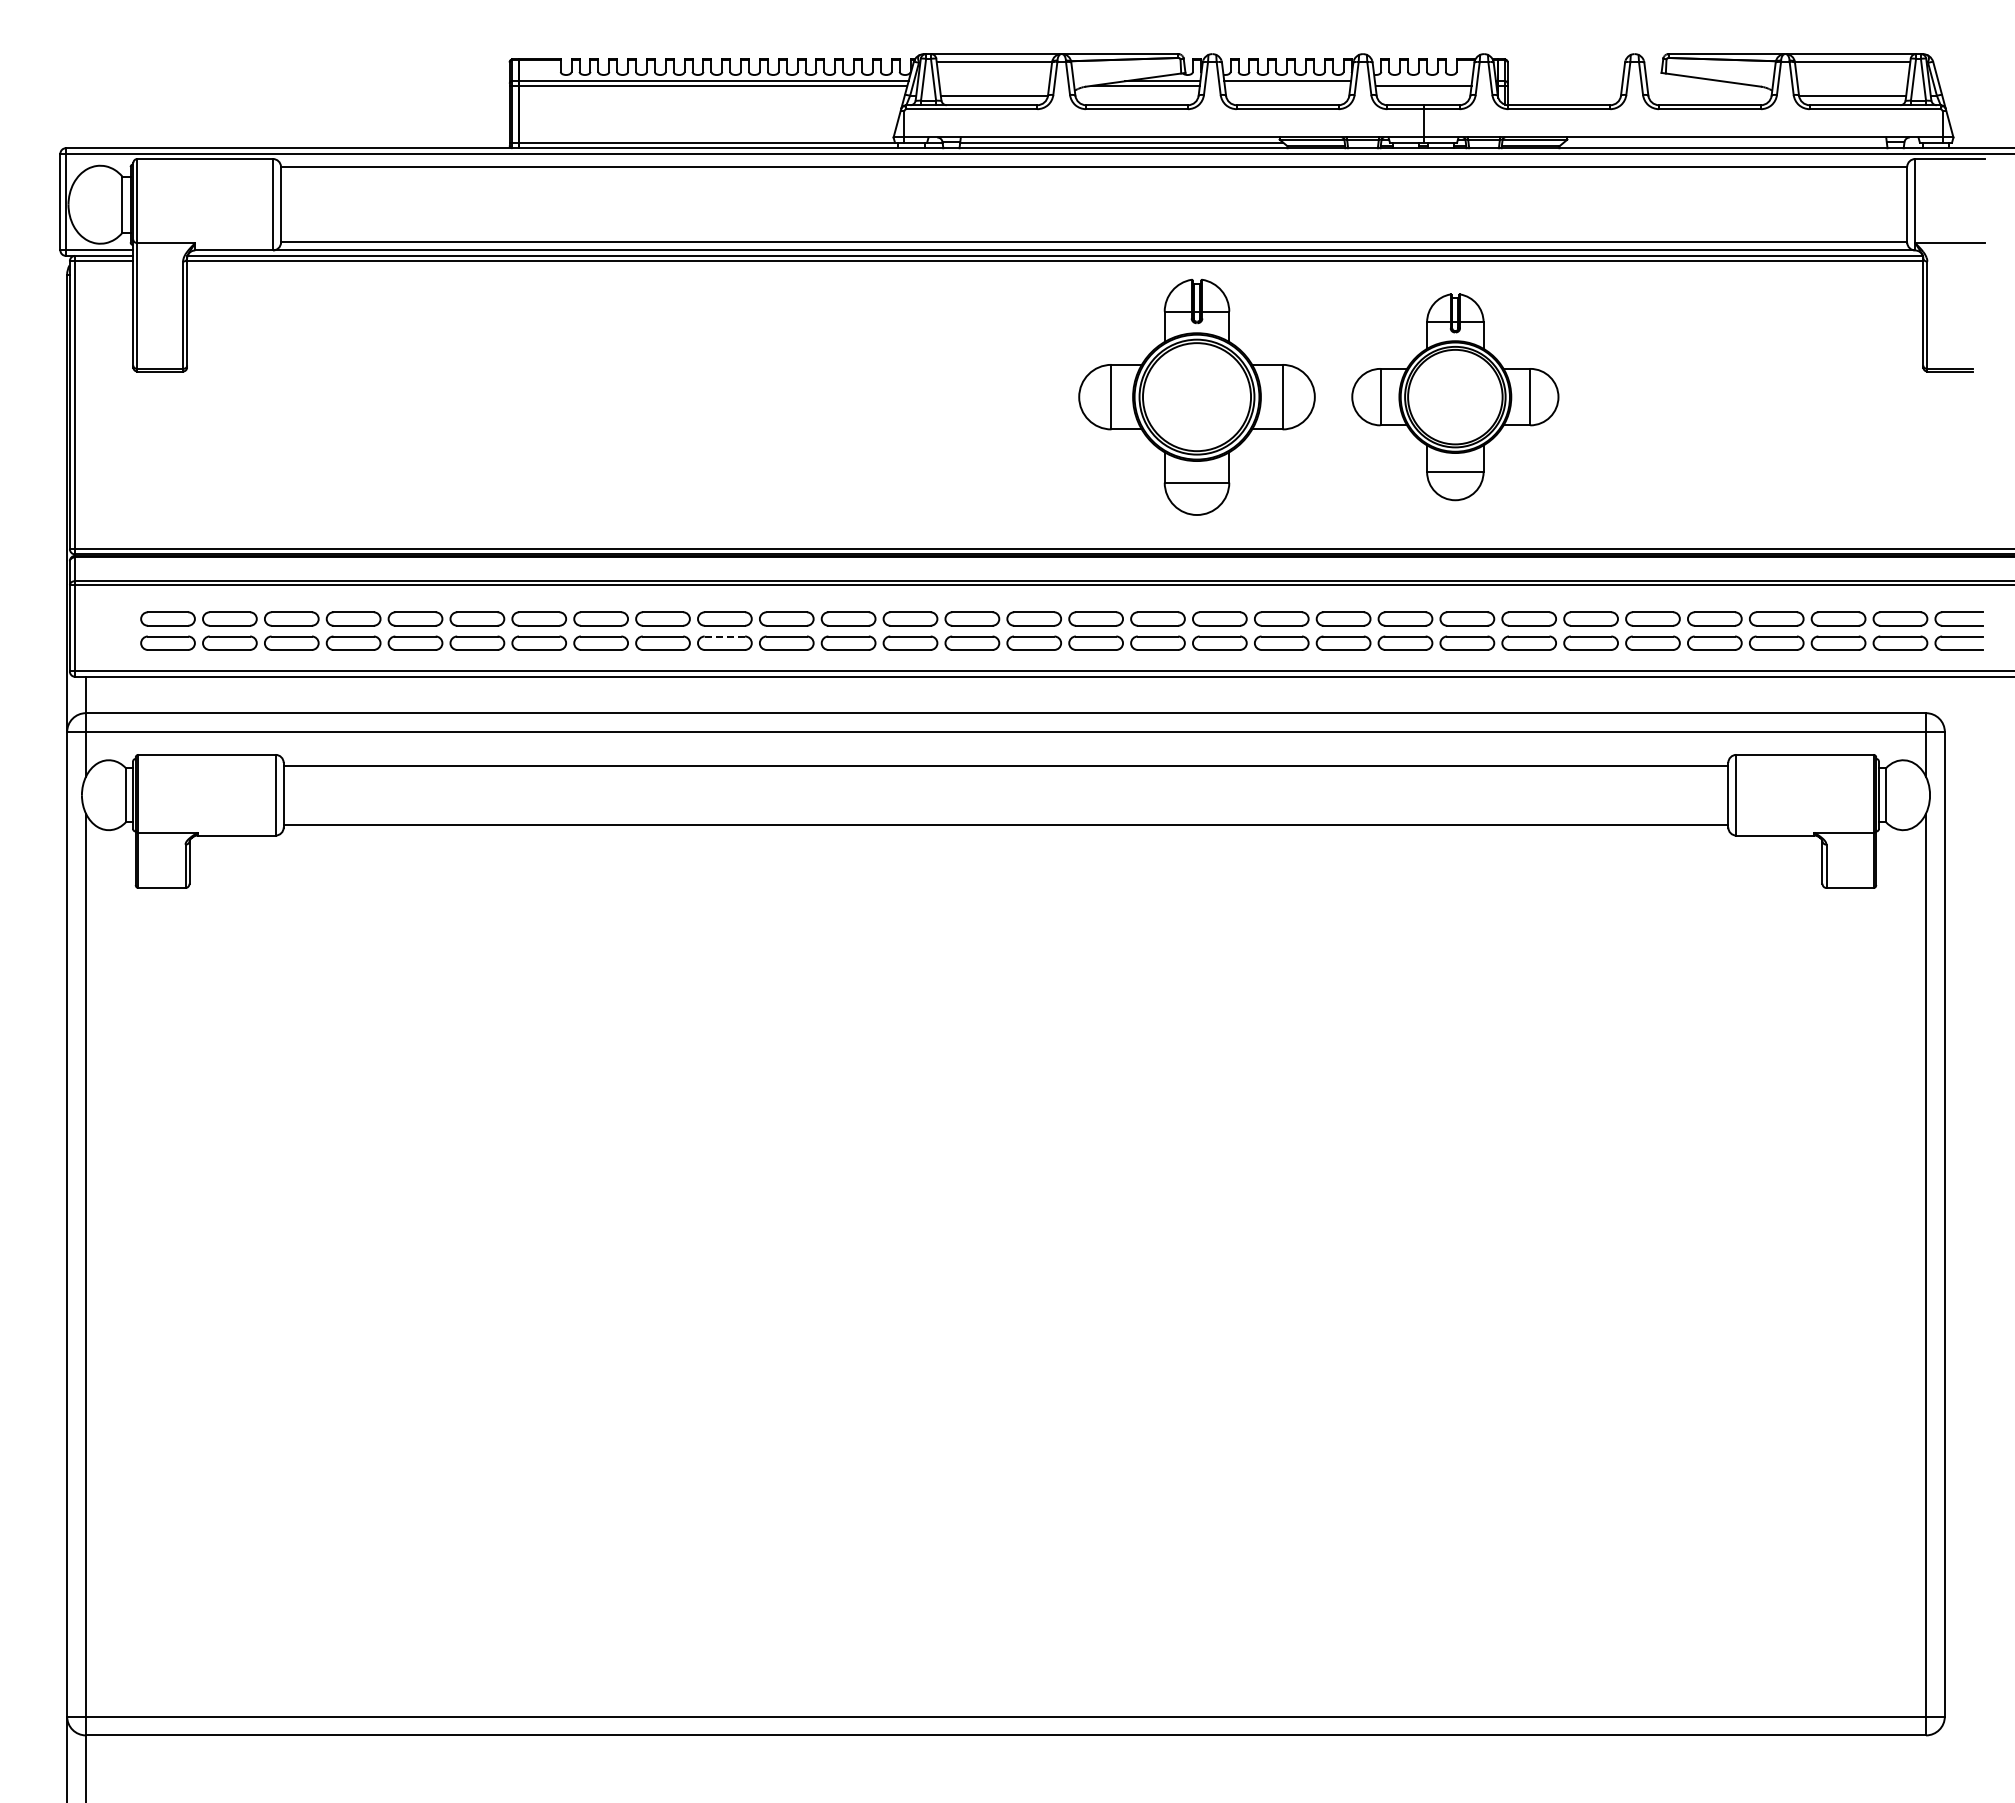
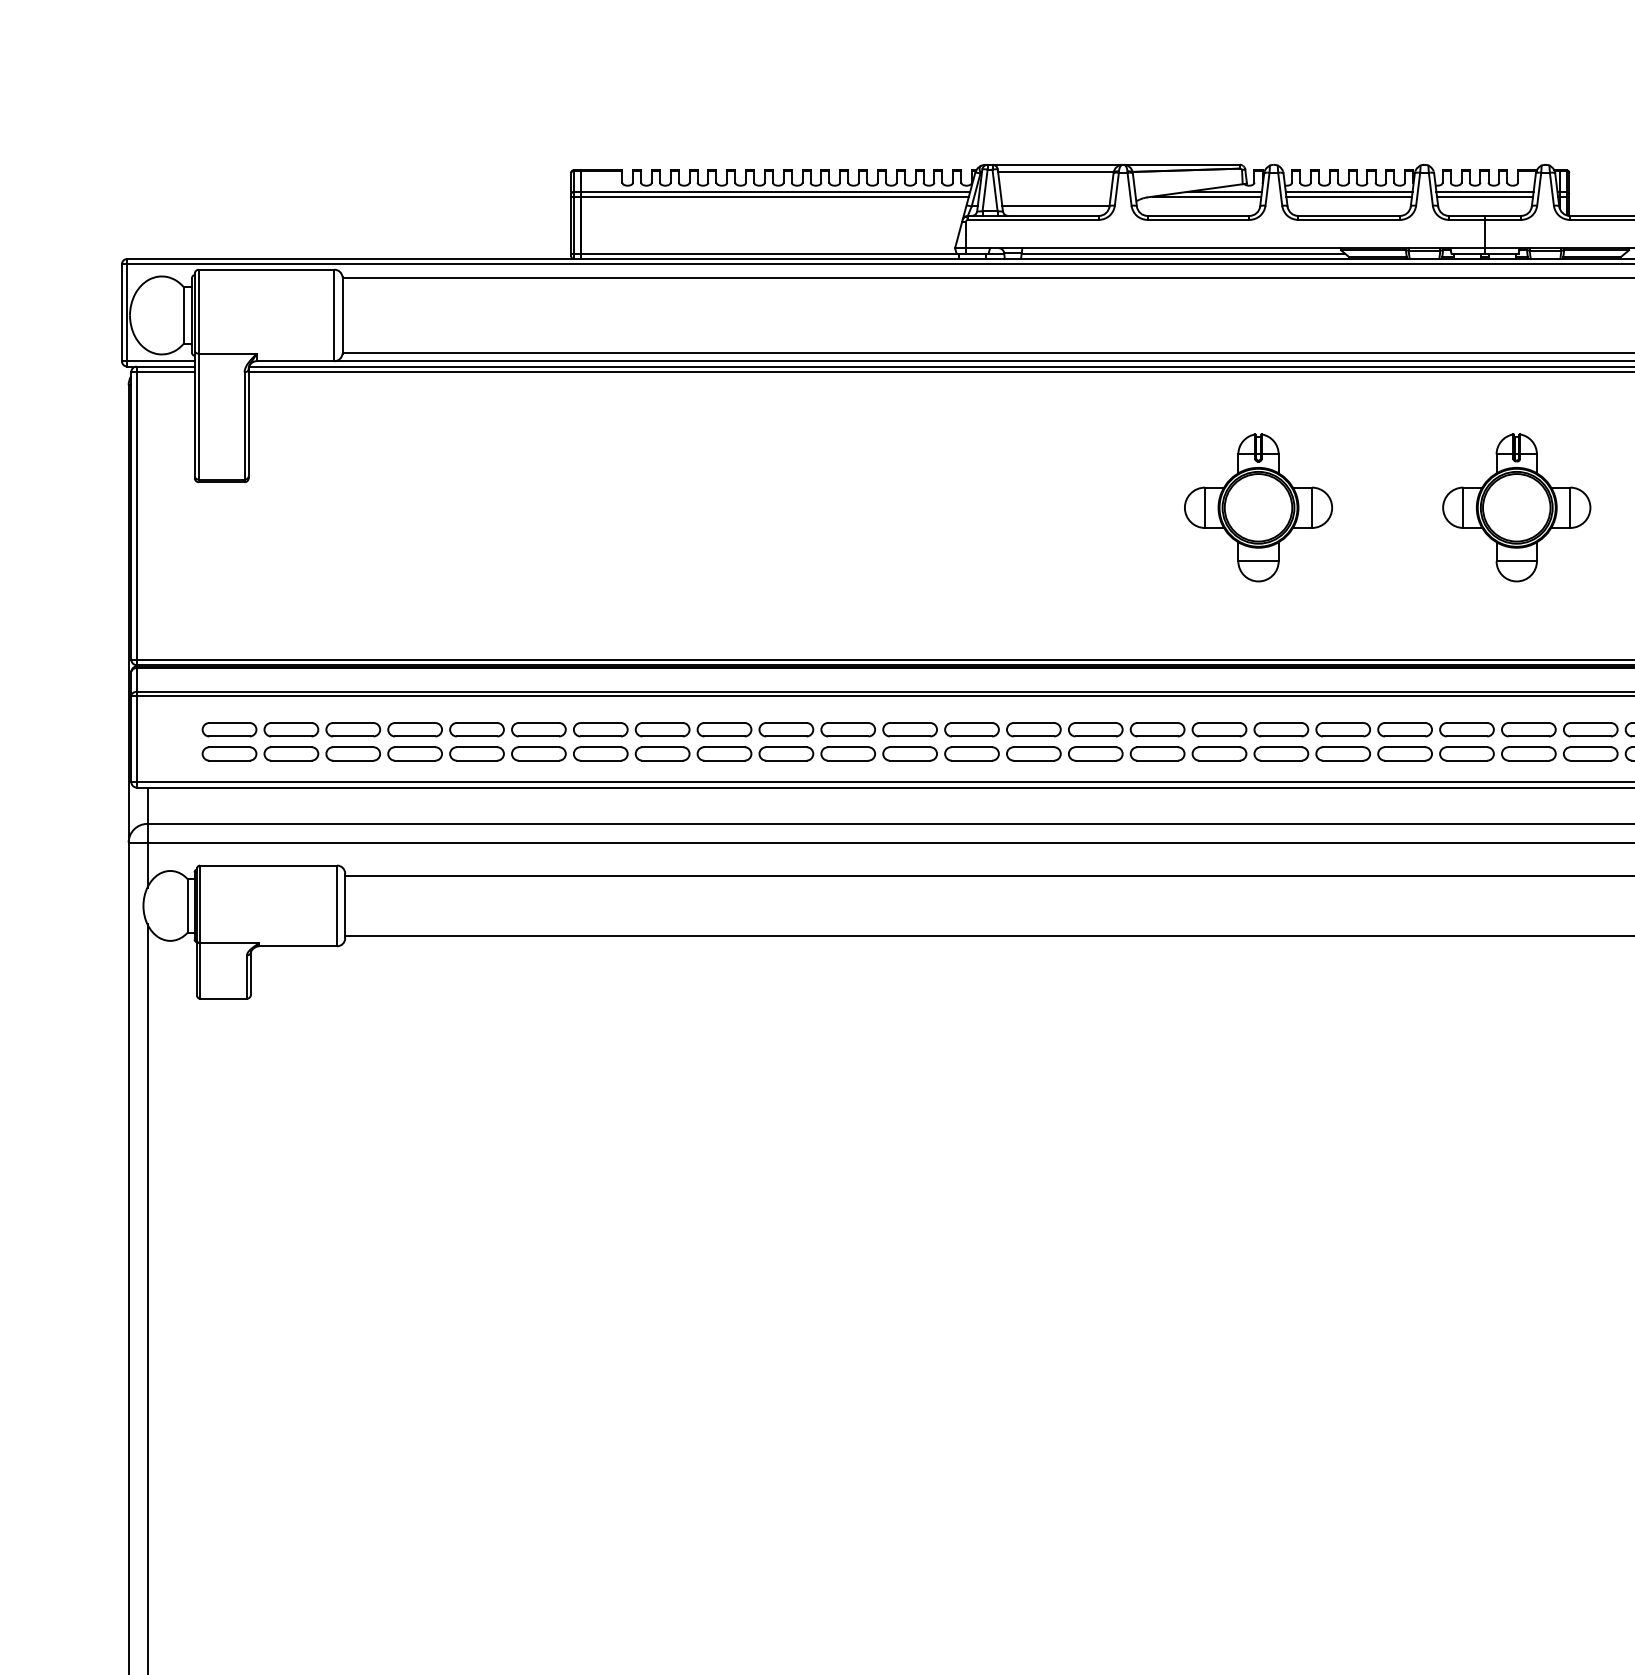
line: (1423, 81) -> (1485, 192), added
line: (1287, 85) -> (1349, 196), added
part: (1196, 396) -> (1258, 507), size x0.62
part: (1454, 396) -> (1516, 507), size x0.71
line: (724, 636) -> (786, 747), dashed -> solid

